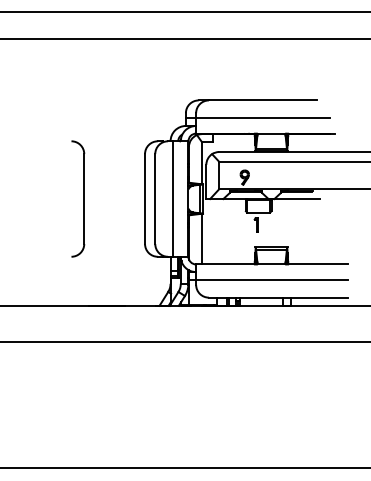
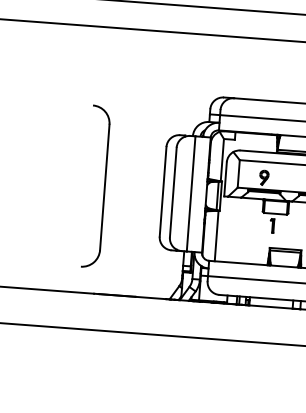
part: (78, 198) -> (96, 186), size x1.4

